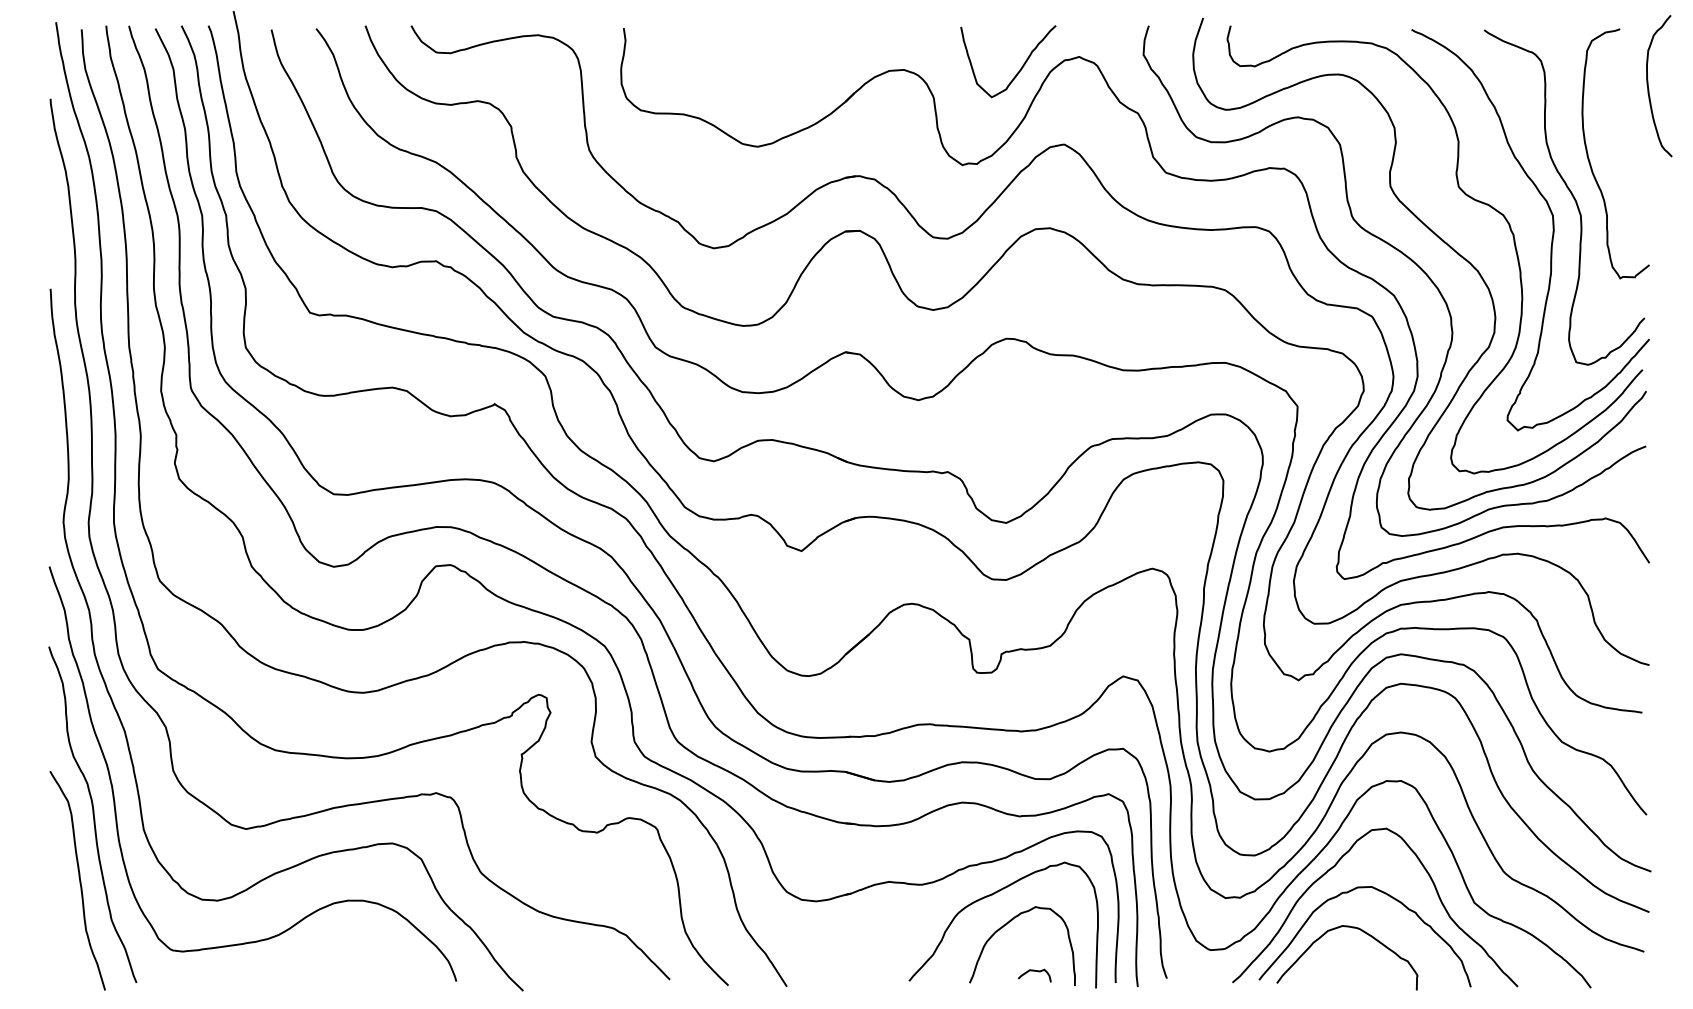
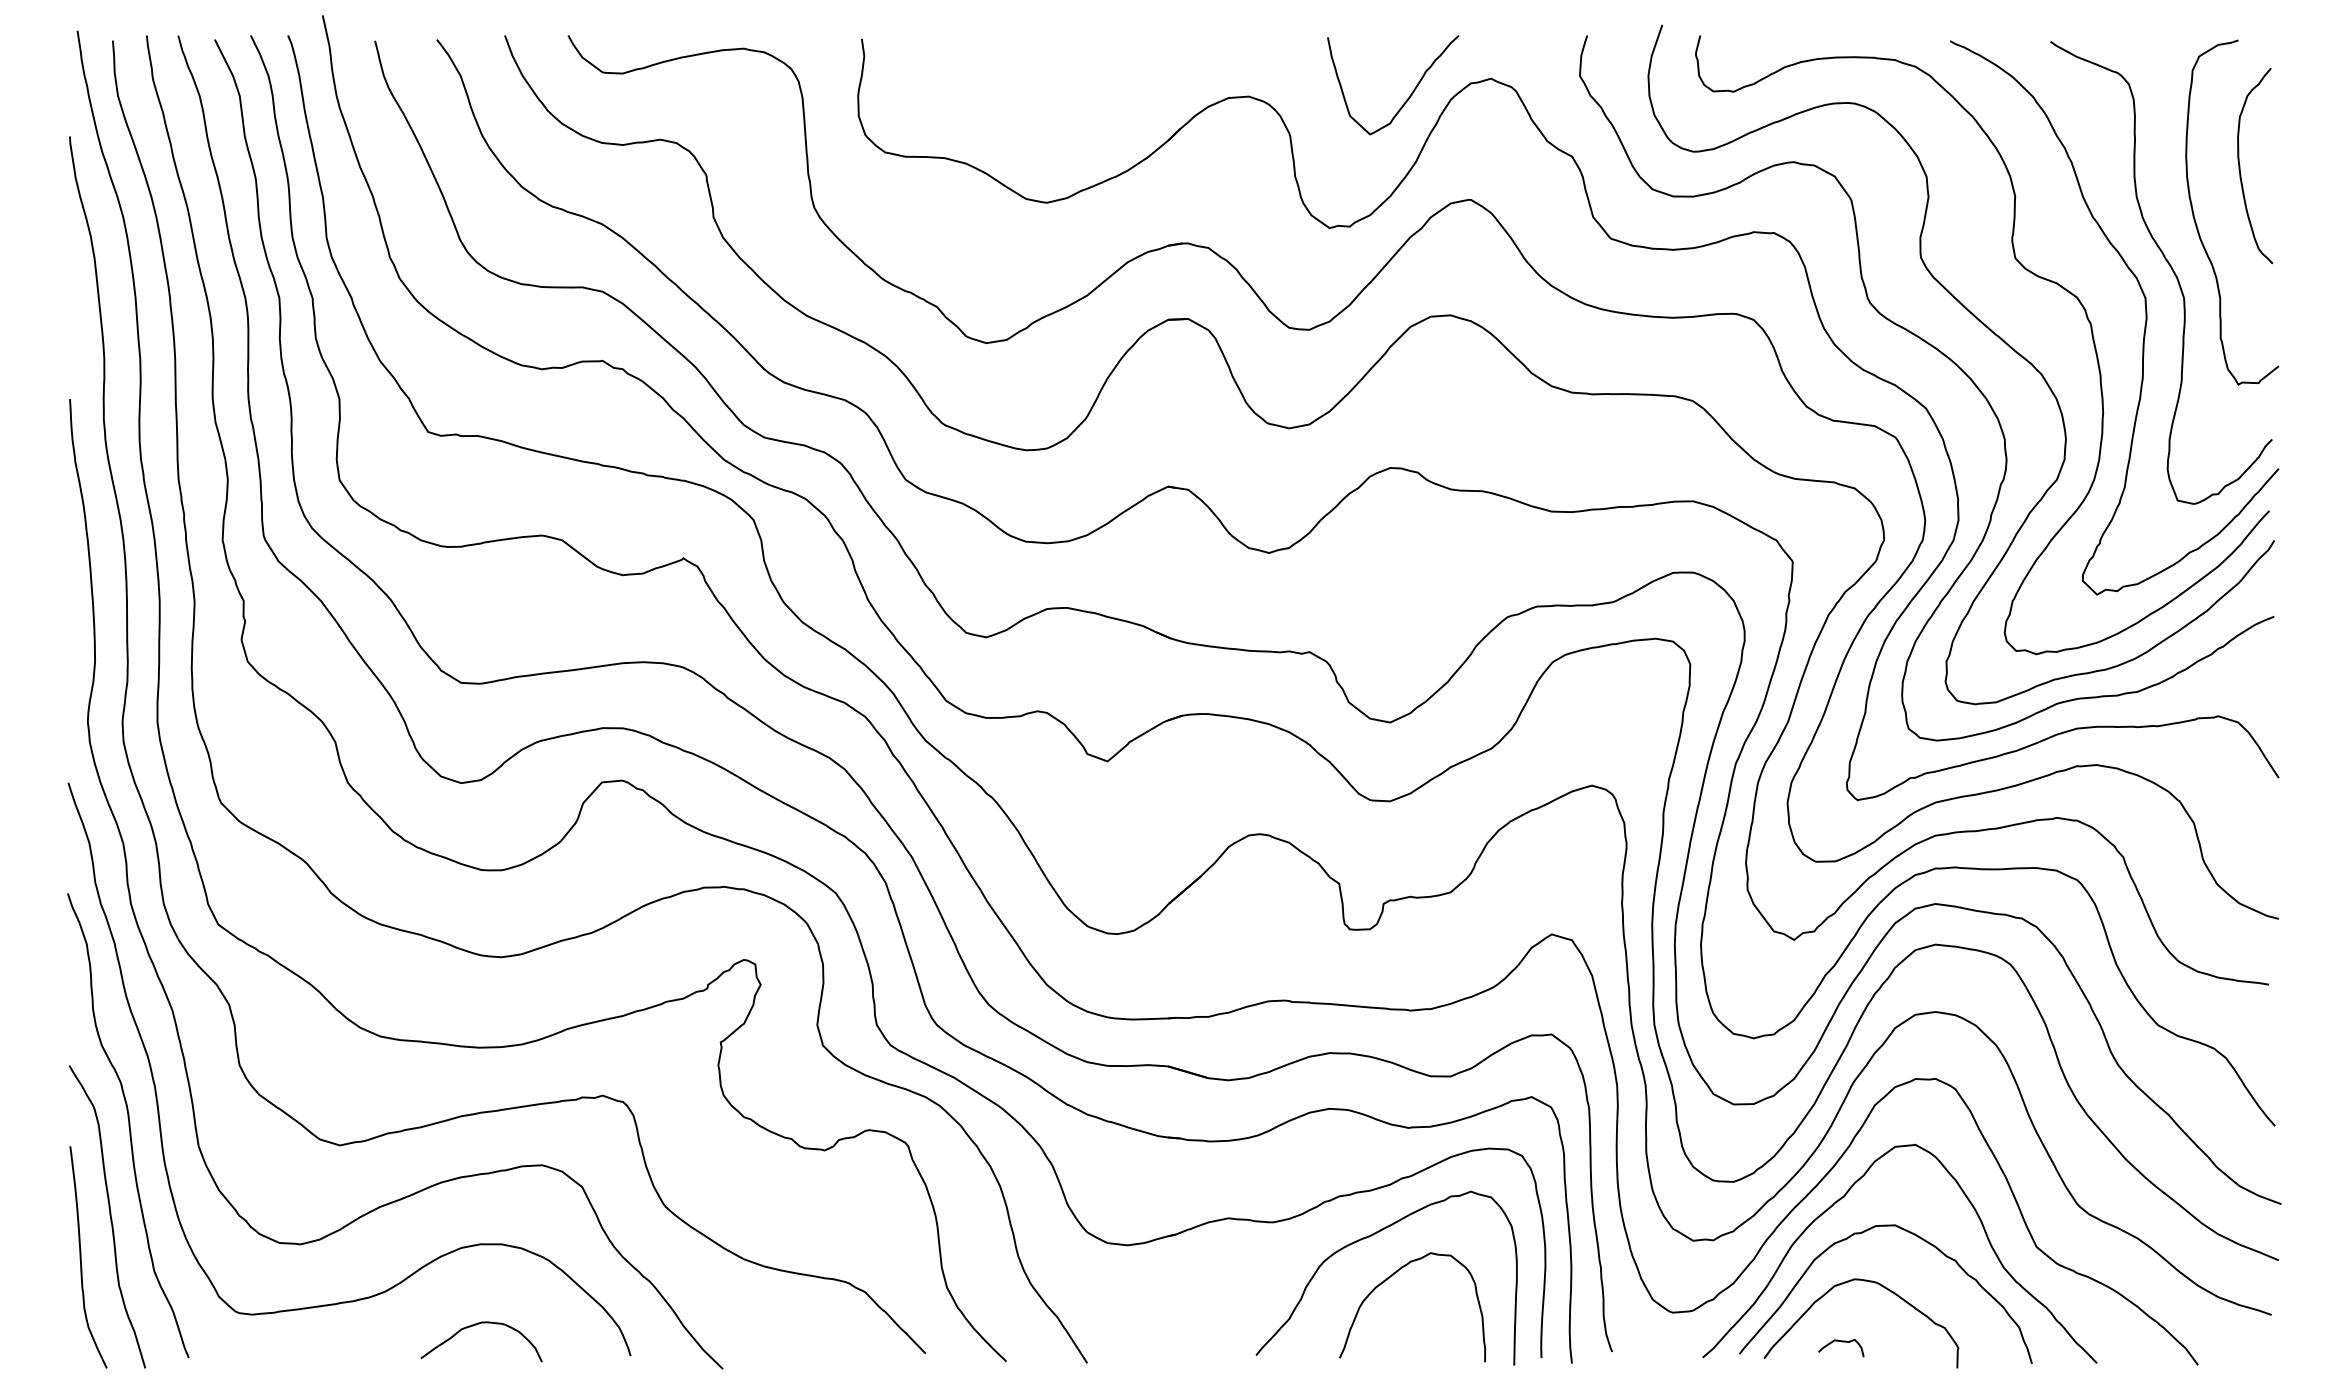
curve: (1649, 89) -> (2241, 170), moved
curve: (59, 909) -> (82, 1256), added
curve: (345, 959) -> (477, 1325), added
curve: (1034, 971) -> (1840, 1342), moved

